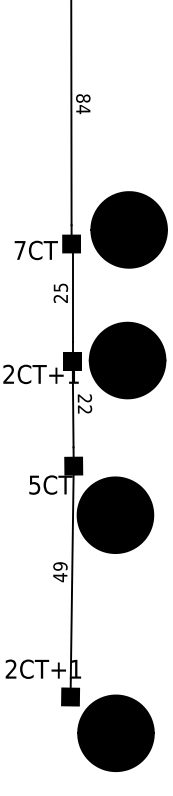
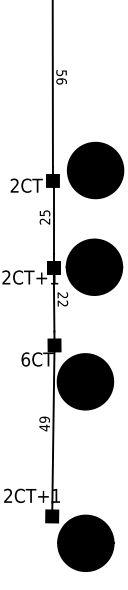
text: (83, 104) -> (61, 77), 84 -> 56
text: (19, 249) -> (14, 185), 7CT -> 2CT
text: (34, 484) -> (25, 359), 5CT -> 6CT

